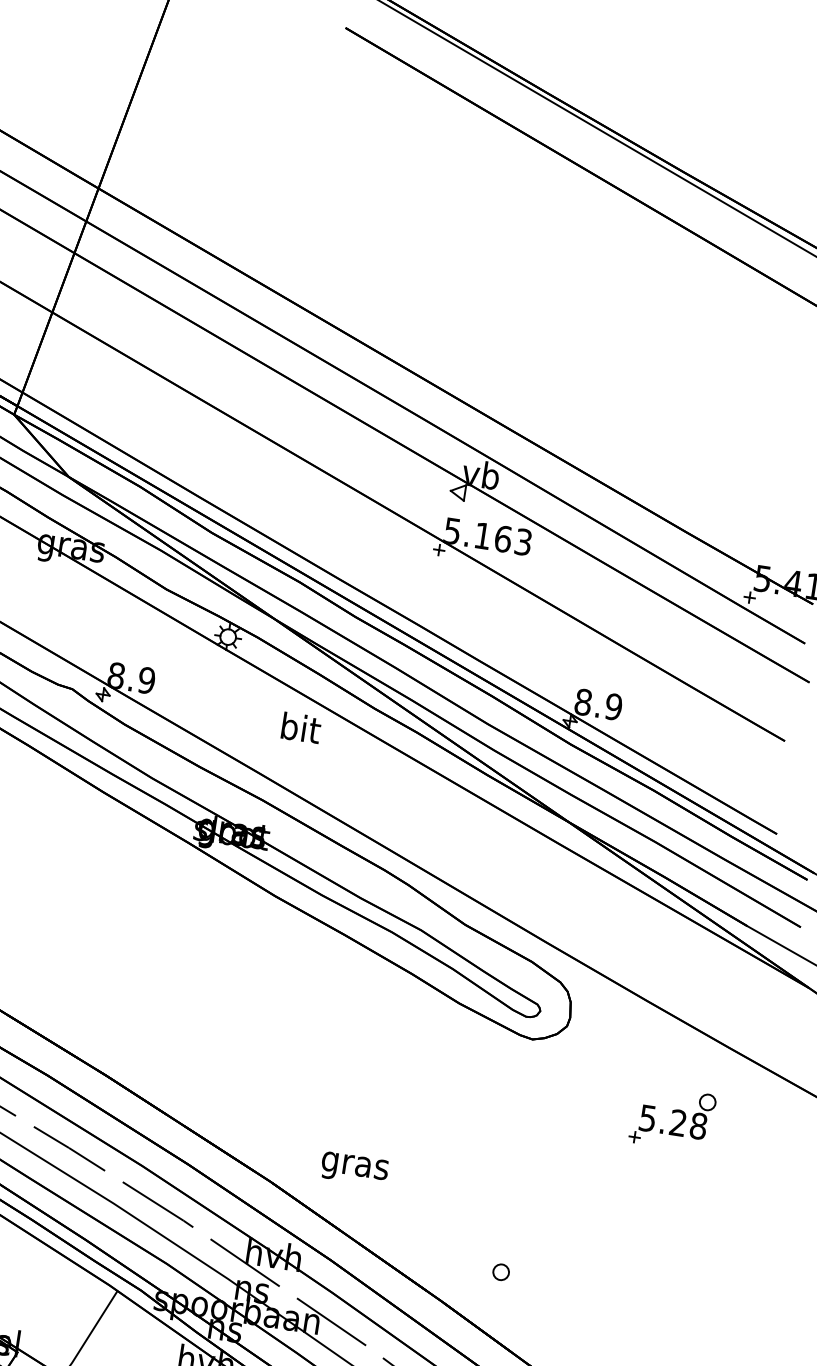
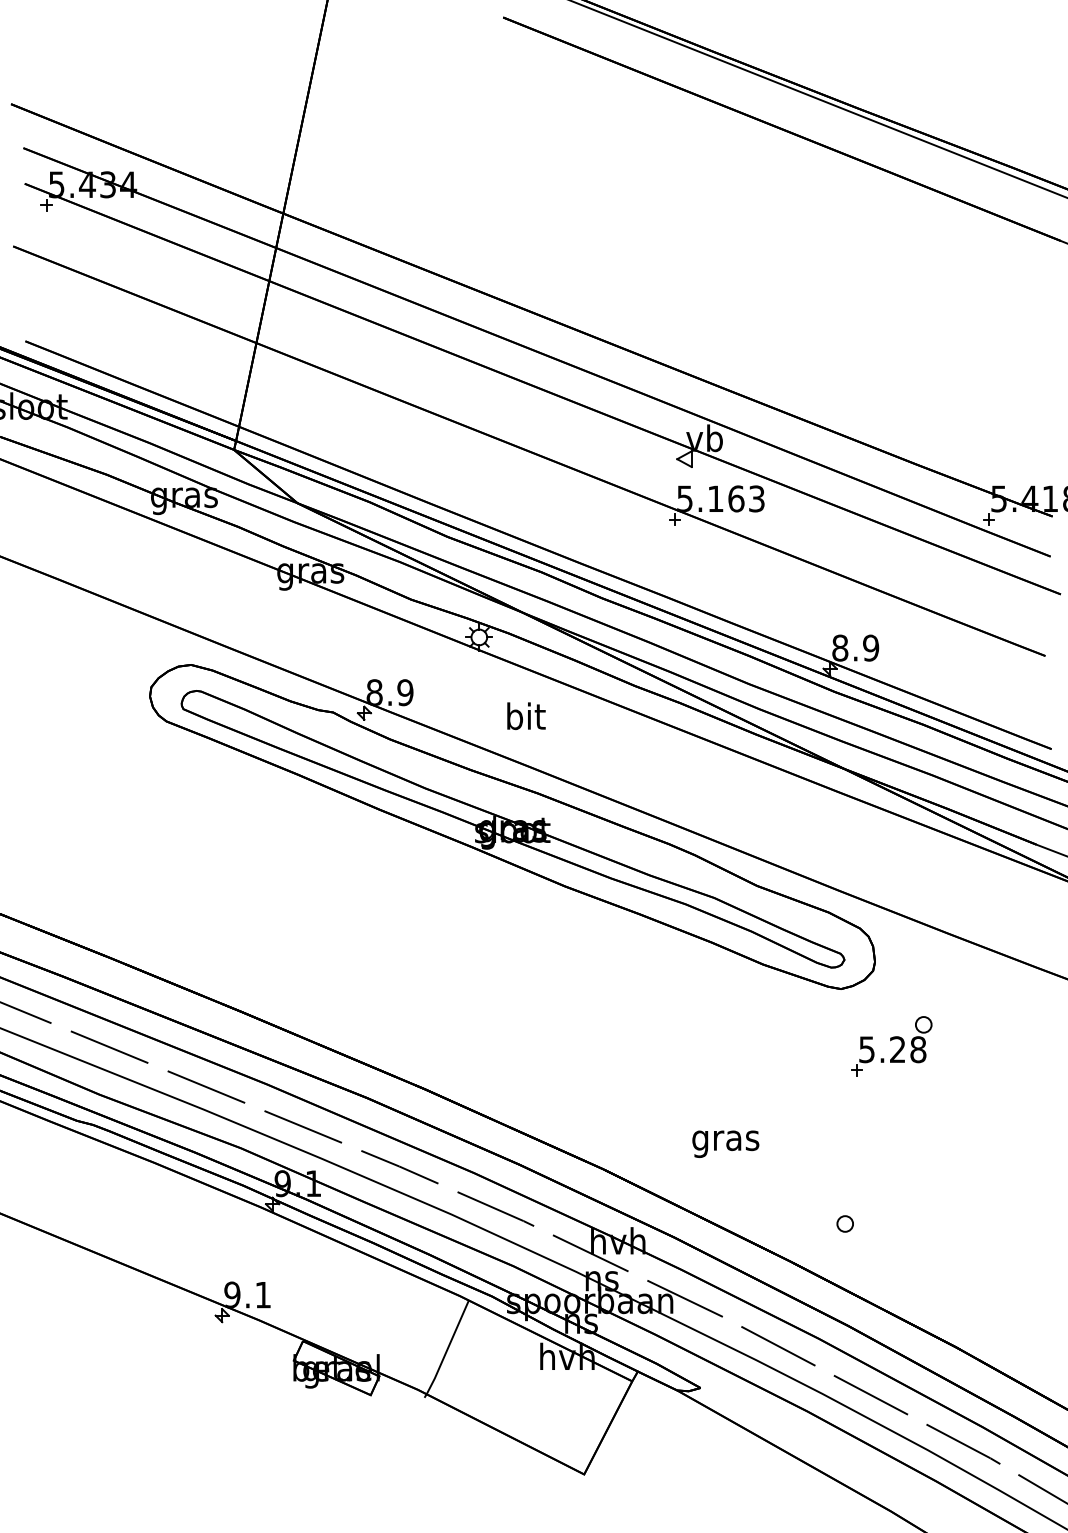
text: (301, 728) -> (526, 716), moved
part: (672, 1118) -> (891, 1046), moved
text: (354, 1168) -> (725, 1143), moved

